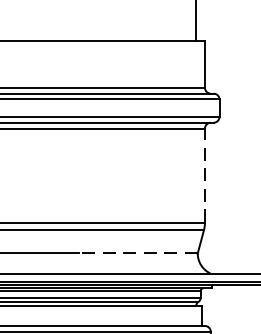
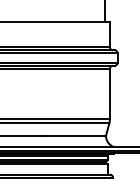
line: (204, 174) -> (109, 93), dashed -> solid
line: (138, 252) -> (74, 135), dashed -> solid

